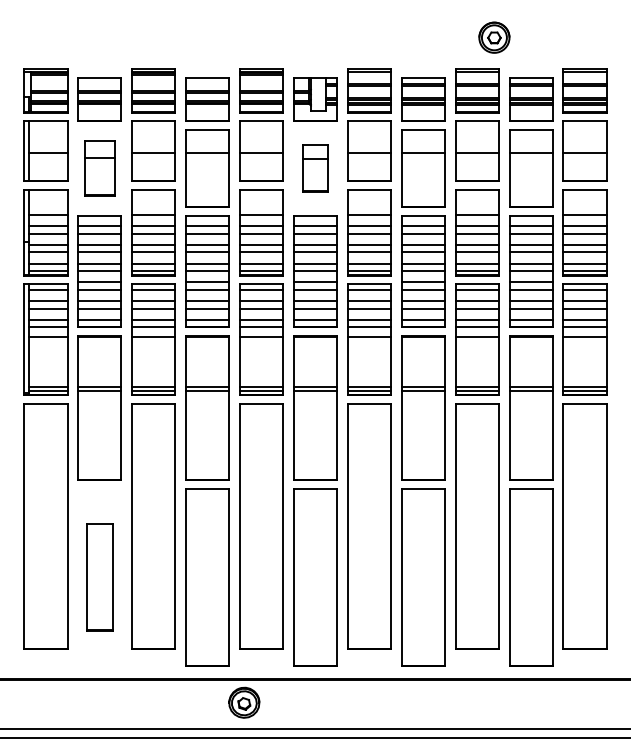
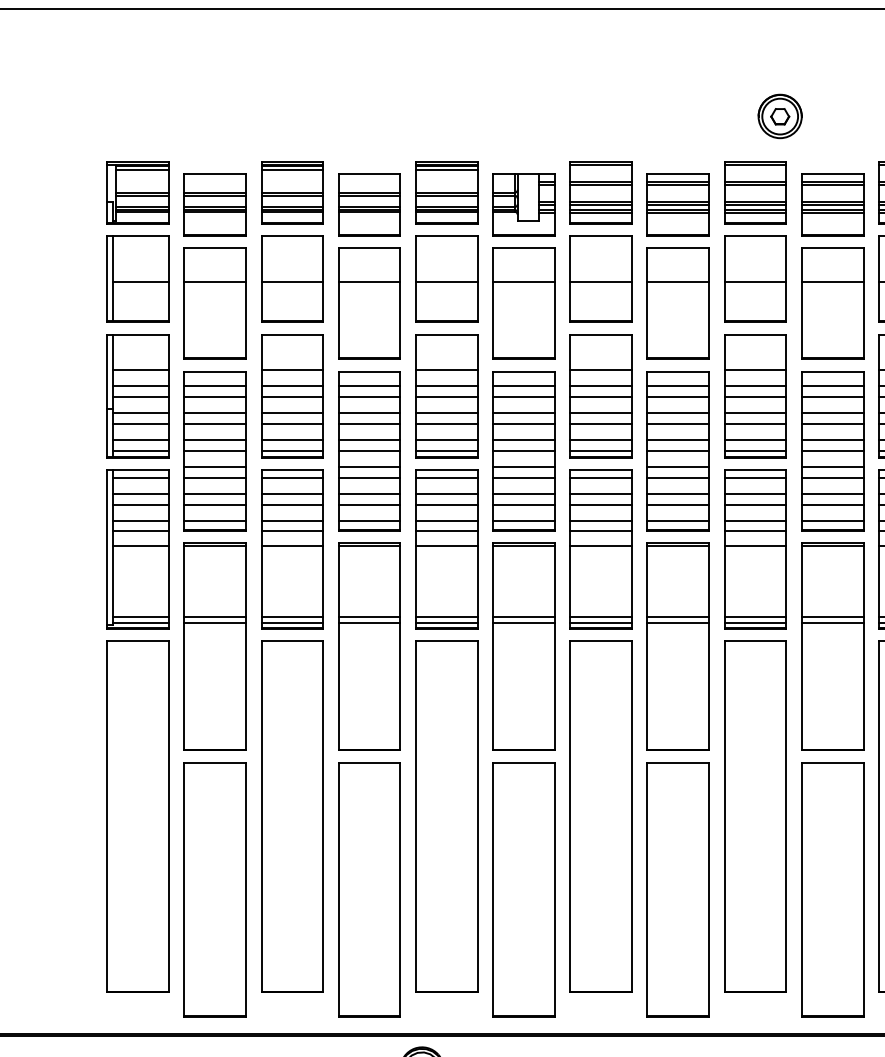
part: (99, 168) -> (214, 303), size x1.43
part: (315, 168) -> (523, 303), size x1.67
part: (99, 577) -> (214, 889), size x1.67

